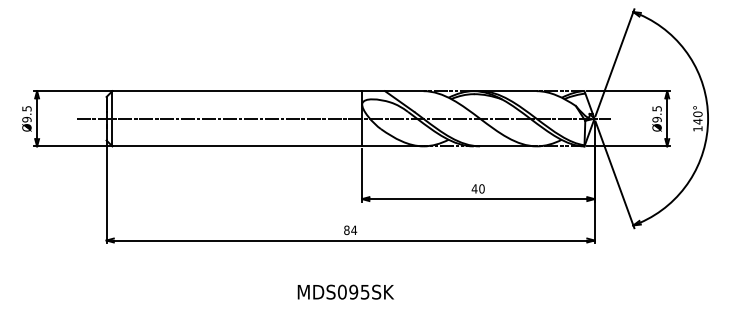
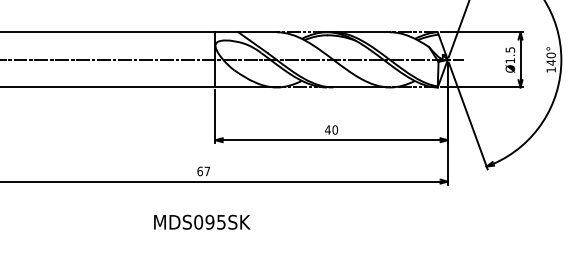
text: (656, 119) -> (509, 60), Ø9.5 -> Ø1.5
text: (350, 229) -> (203, 170), 84 -> 67
text: (345, 291) -> (201, 221), moved

